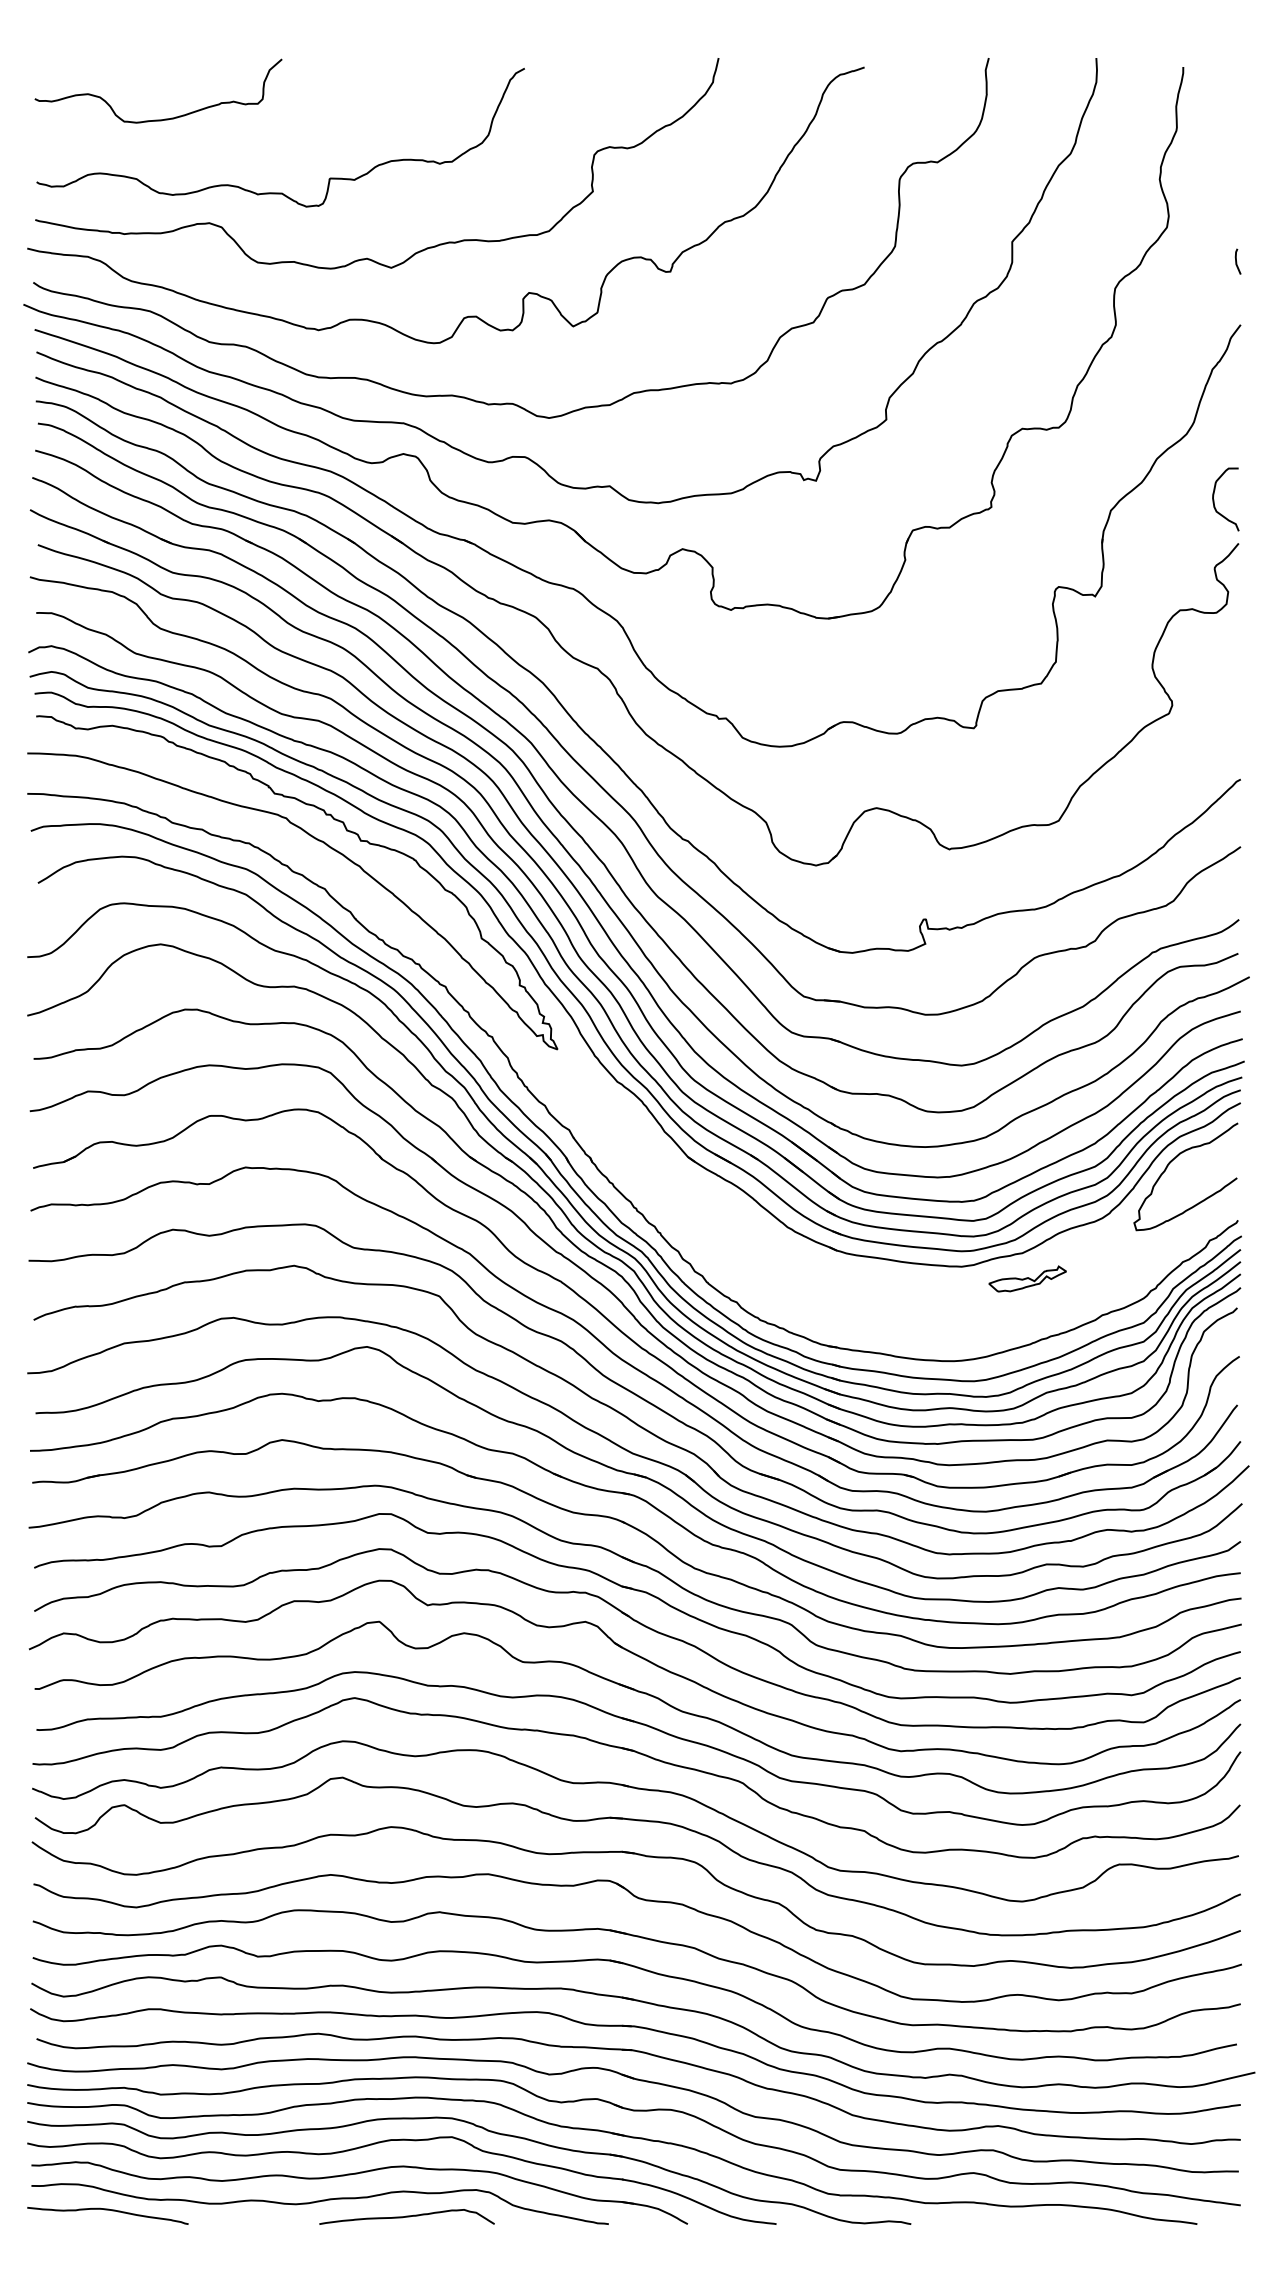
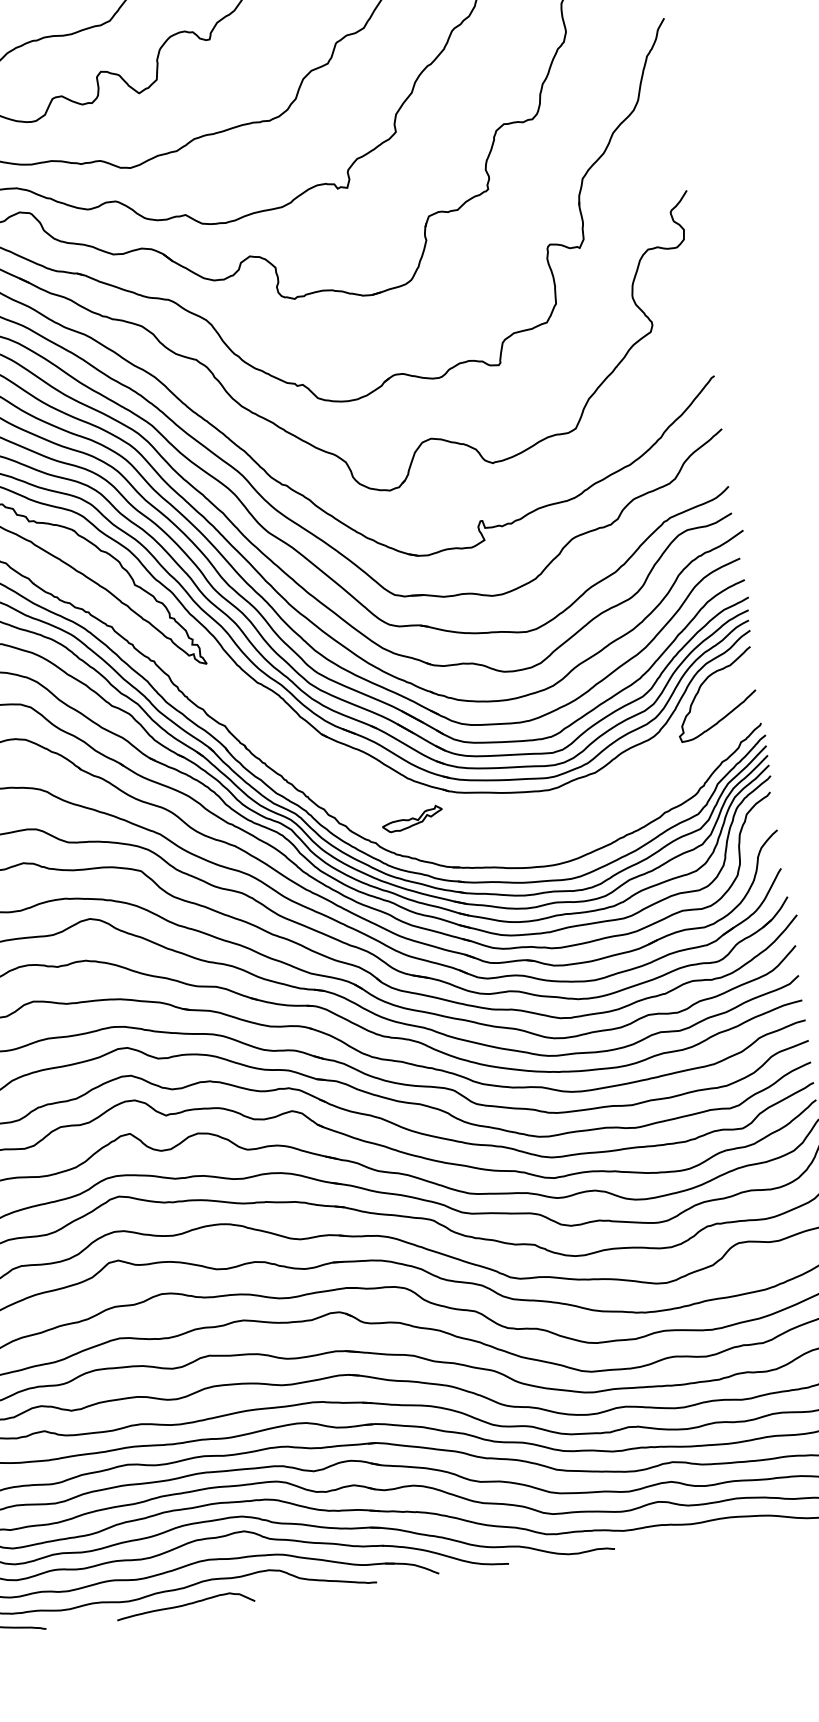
curve: (1214, 499) -> (662, 158), removed
part: (1027, 1278) -> (412, 818), moved
curve: (406, 2216) -> (185, 1604), moved

